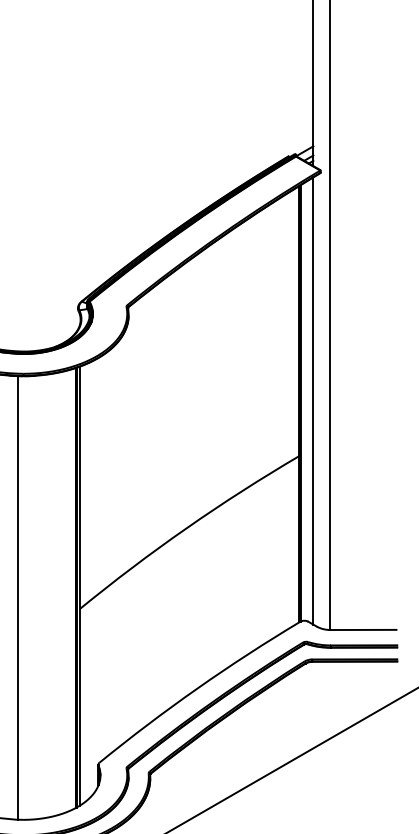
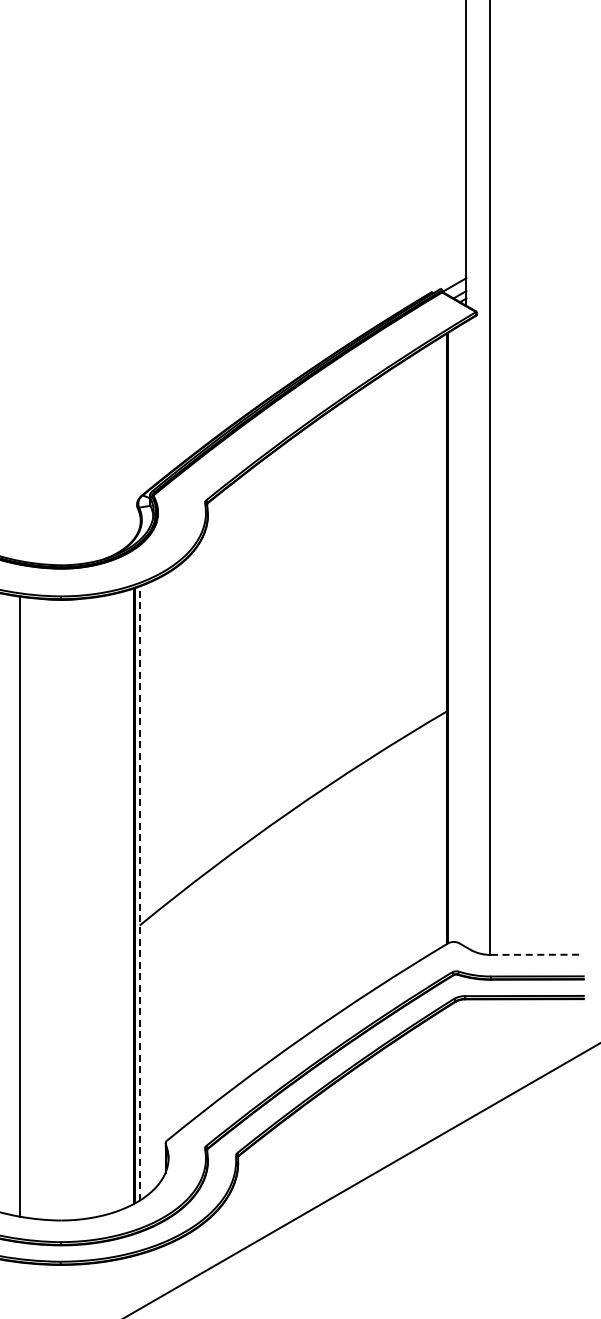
line: (313, 401) -> (466, 634), removed
line: (79, 586) -> (139, 893), solid -> dashed
line: (18, 597) -> (53, 909), removed
line: (363, 629) -> (536, 954), solid -> dashed

